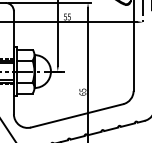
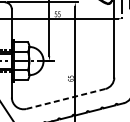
line: (77, 115) -> (66, 98), solid -> dashed

